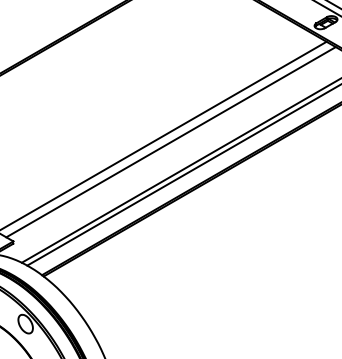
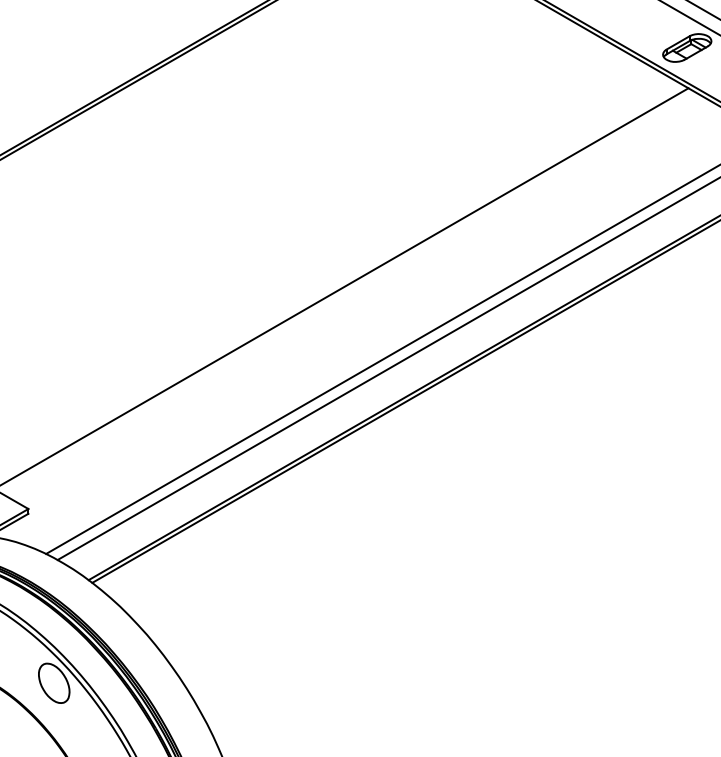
line: (170, 142) -> (359, 300), removed

